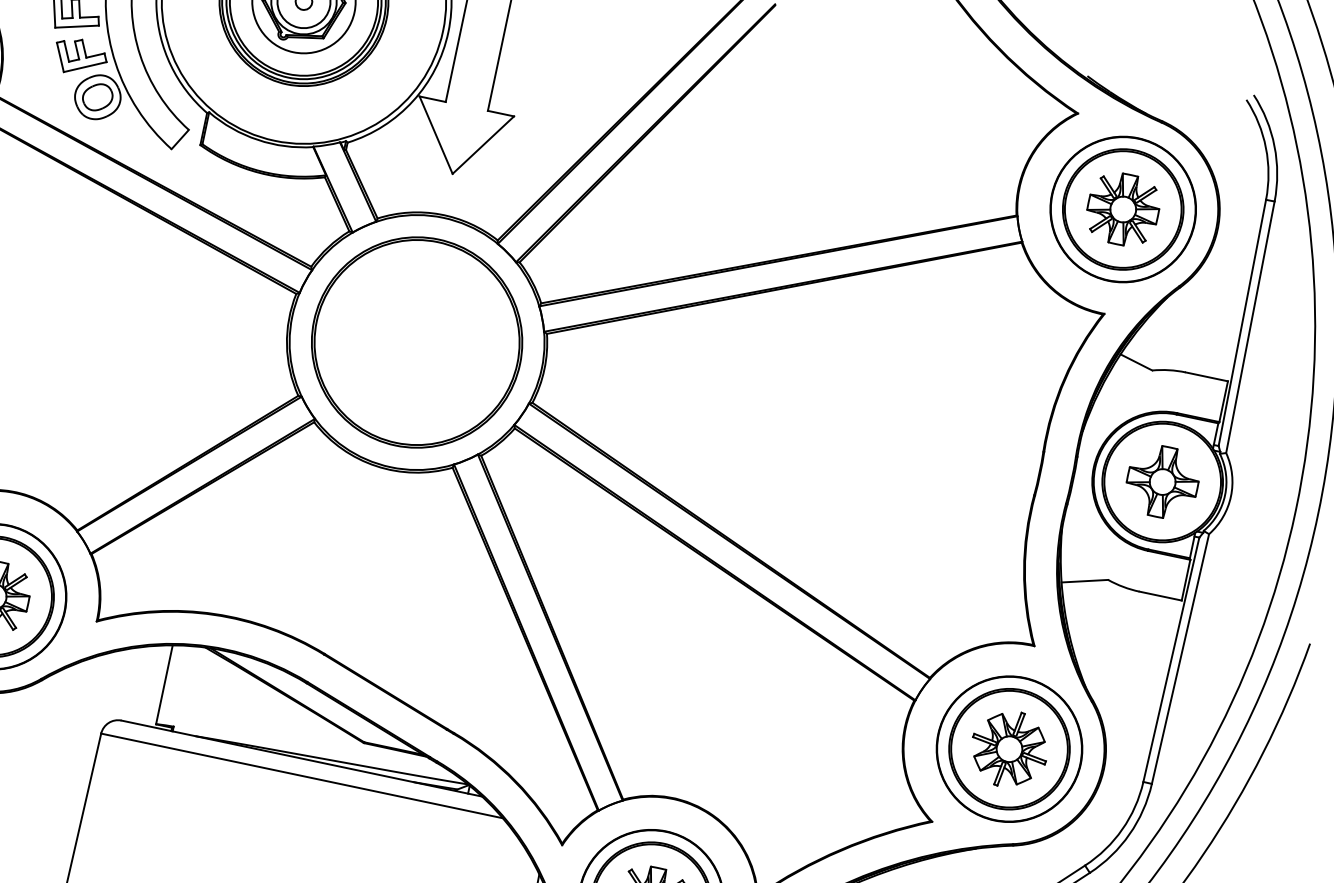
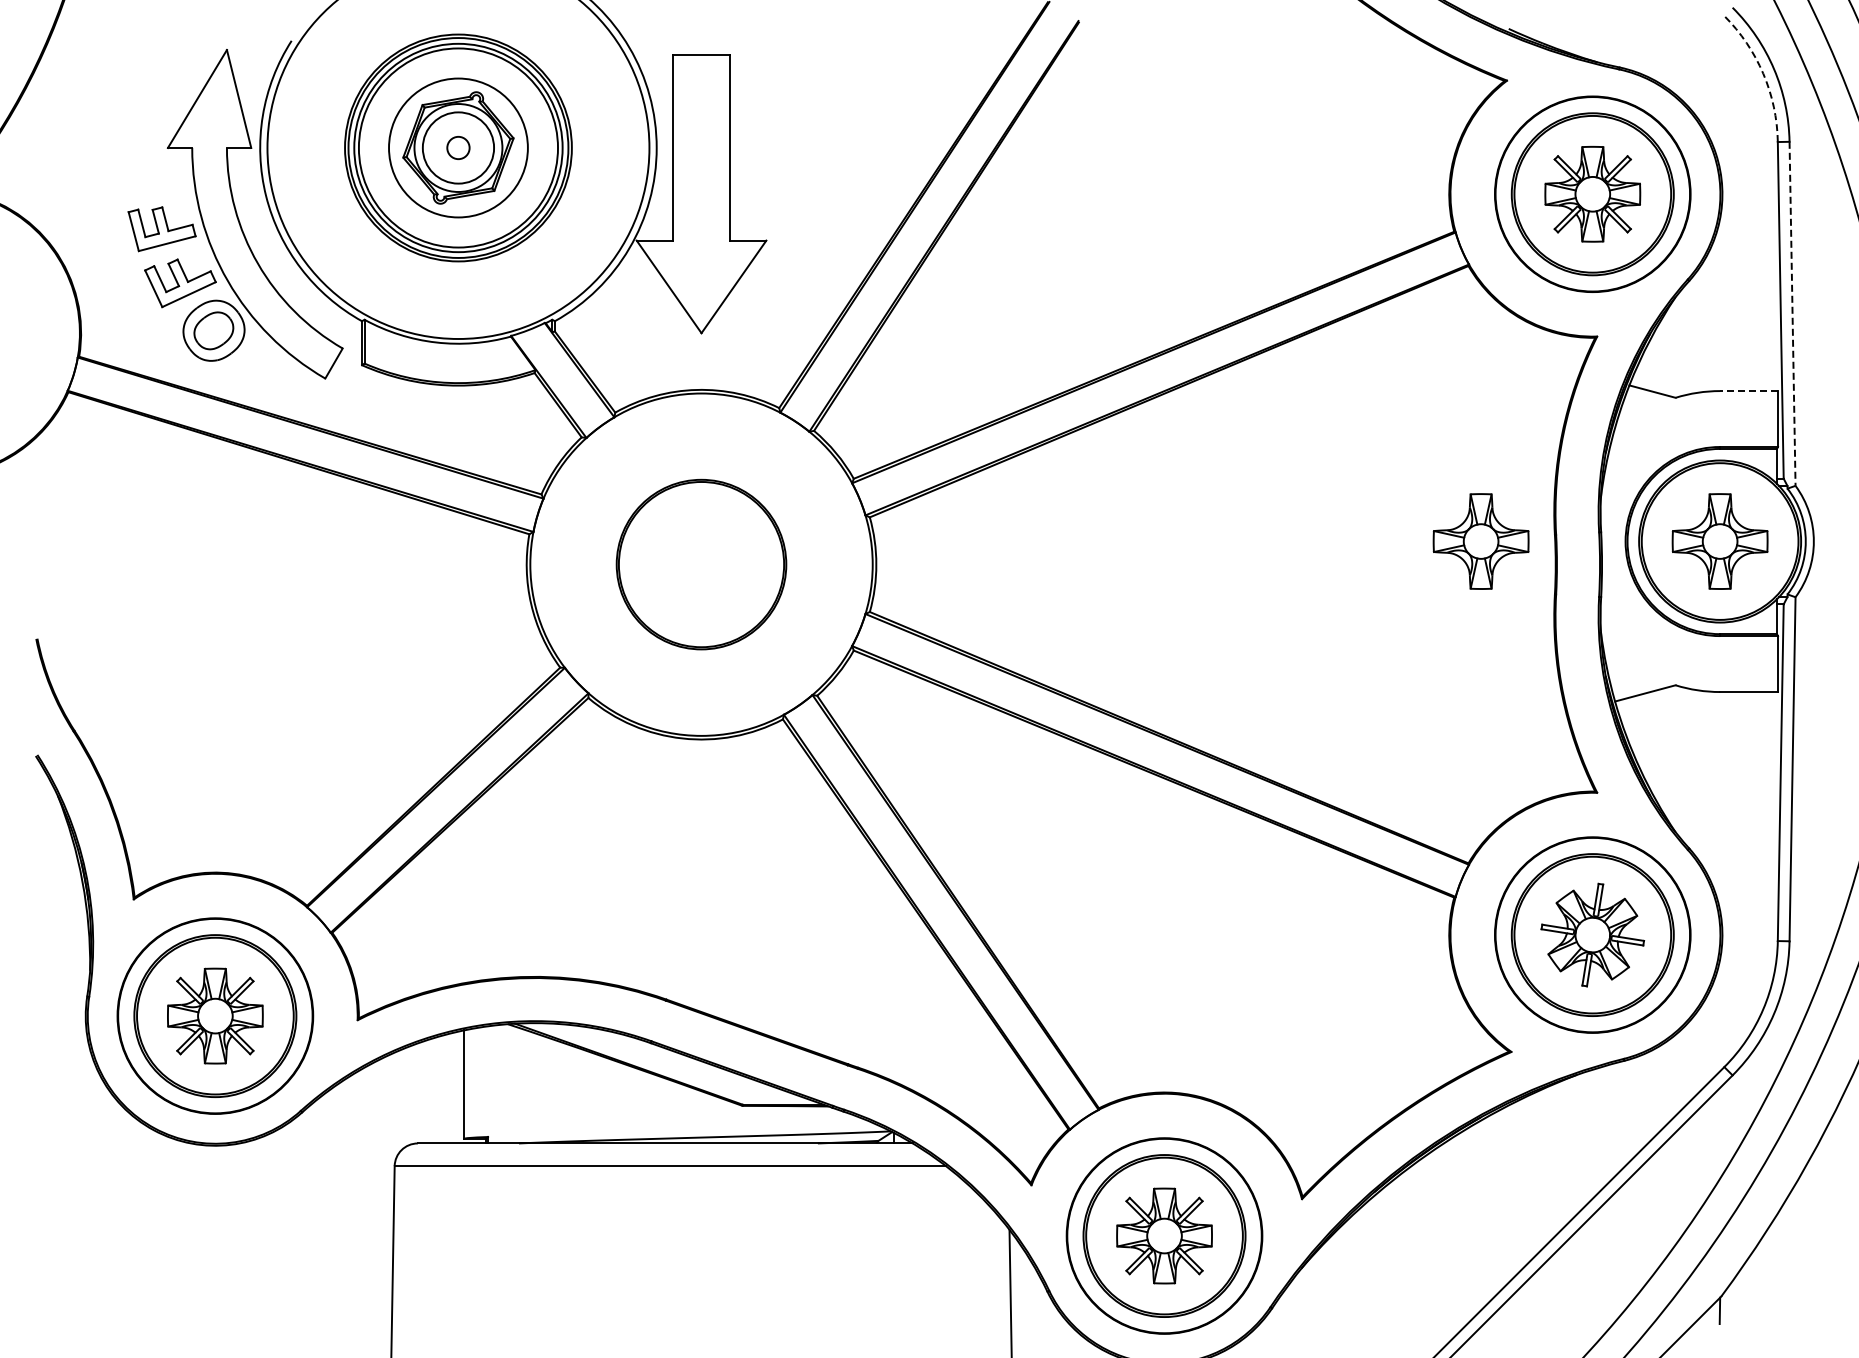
arc: (1266, 147) -> (1763, 73), solid -> dashed
line: (1250, 327) -> (1792, 314), solid -> dashed
part: (417, 342) -> (701, 564), size x0.6
line: (1207, 377) -> (1749, 391), solid -> dashed
part: (988, 445) -> (1480, 541), added

